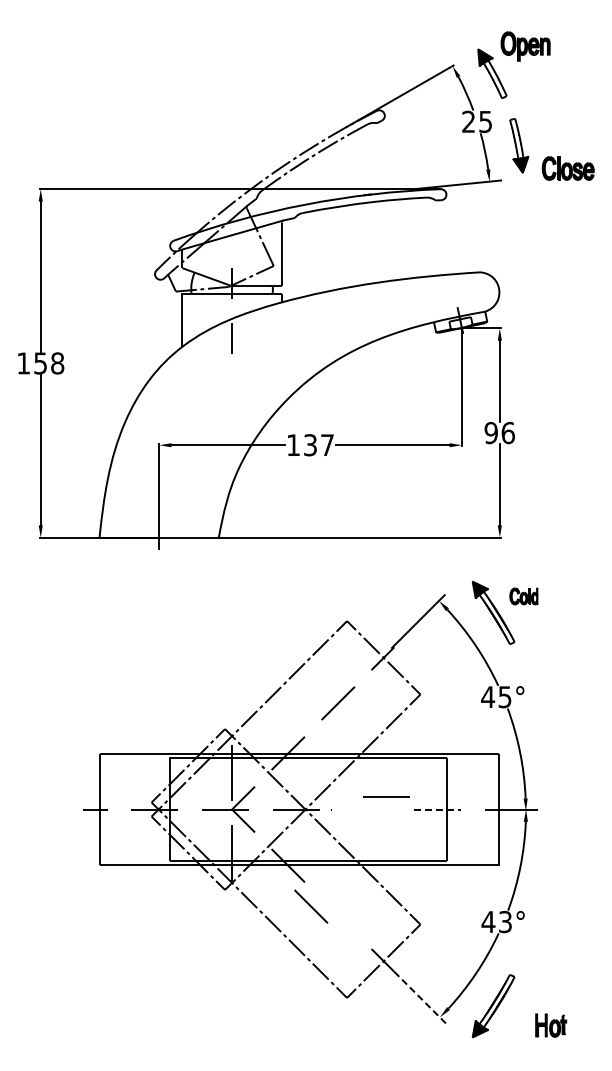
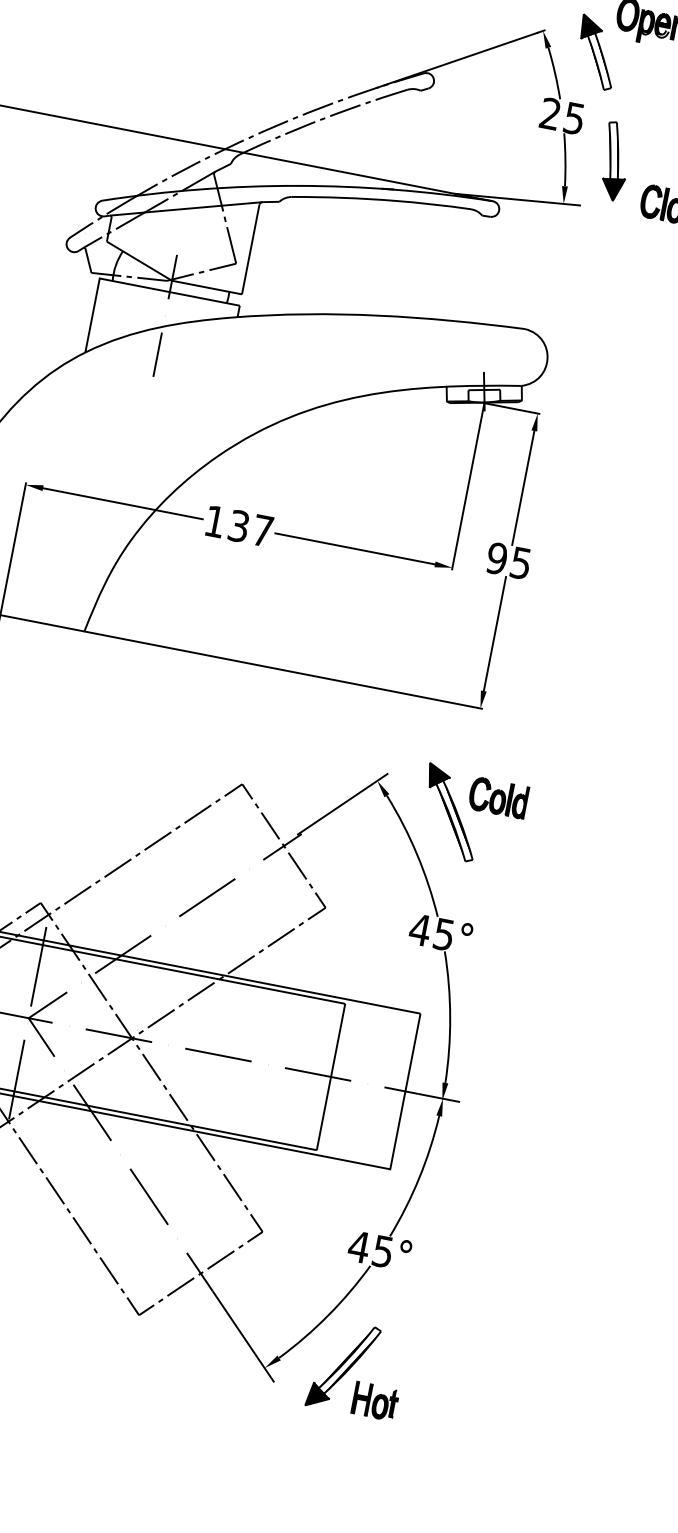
text: (508, 432) -> (521, 562), 96 -> 95
part: (523, 596) -> (497, 797), size x1.43
line: (386, 796) -> (218, 1054), moved
line: (437, 809) -> (318, 1074), dashed -> solid
line: (311, 906) -> (149, 1196), moved
text: (505, 921) -> (383, 1250), 43° -> 45°
line: (421, 999) -> (243, 1337), dashed -> solid
part: (551, 1025) -> (375, 1401), moved

